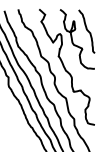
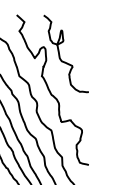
curve: (86, 30) -> (77, 42), removed

